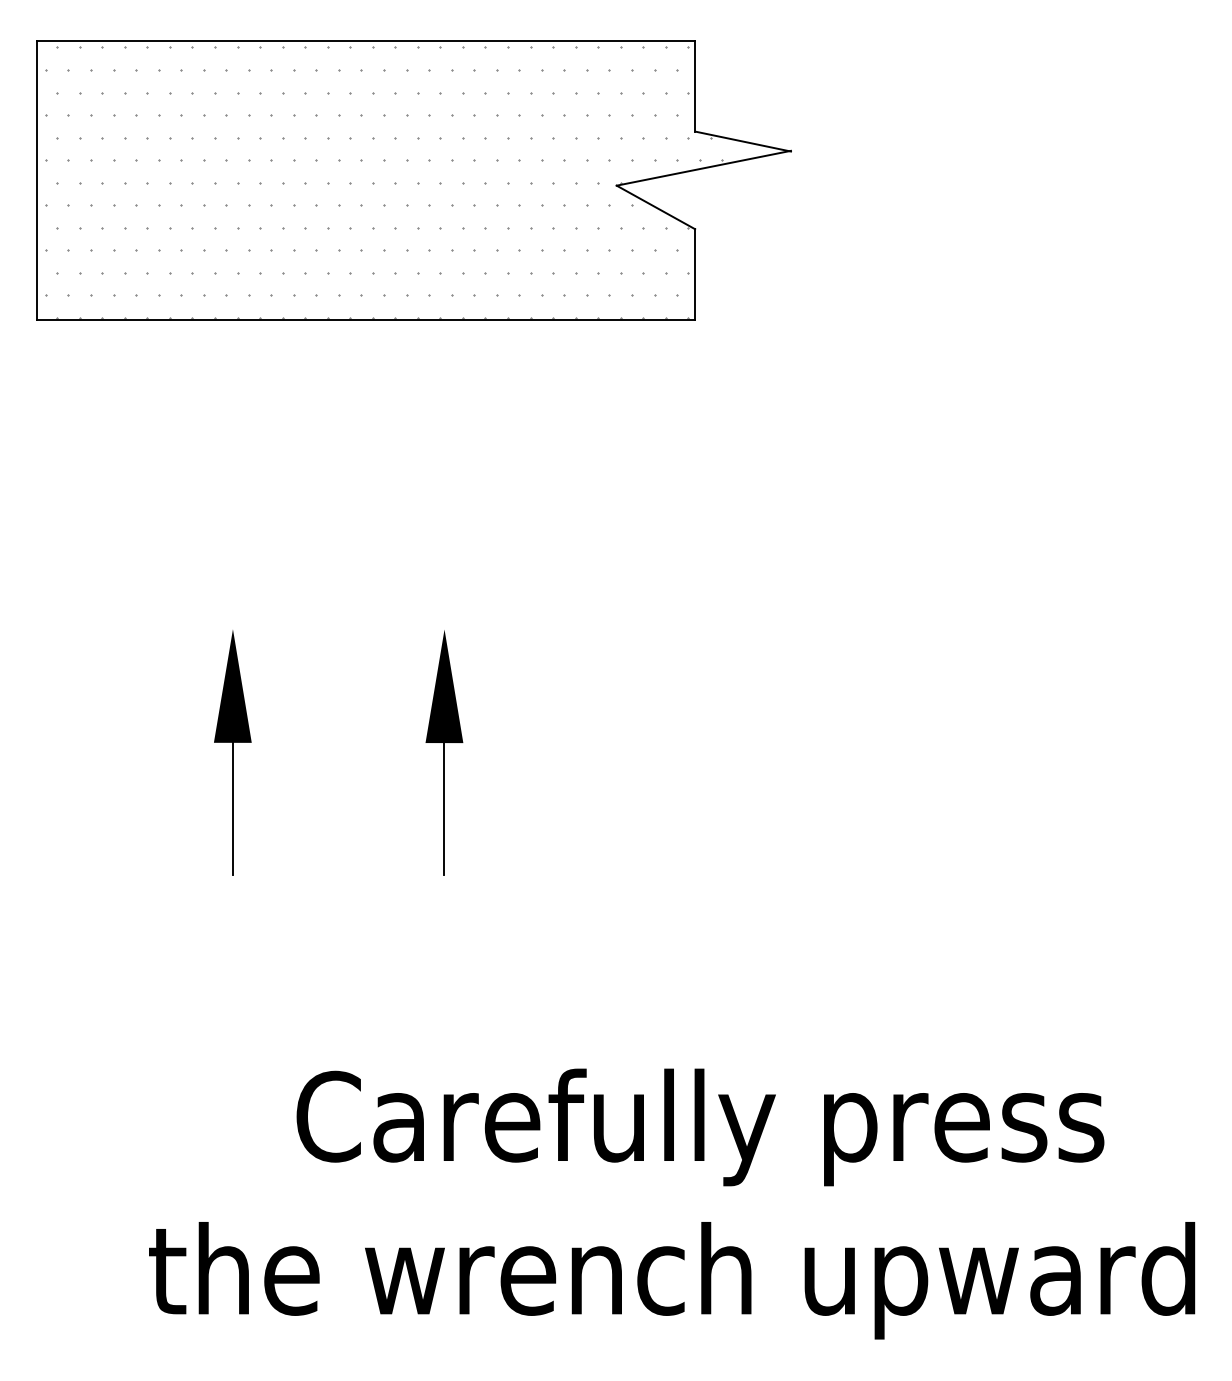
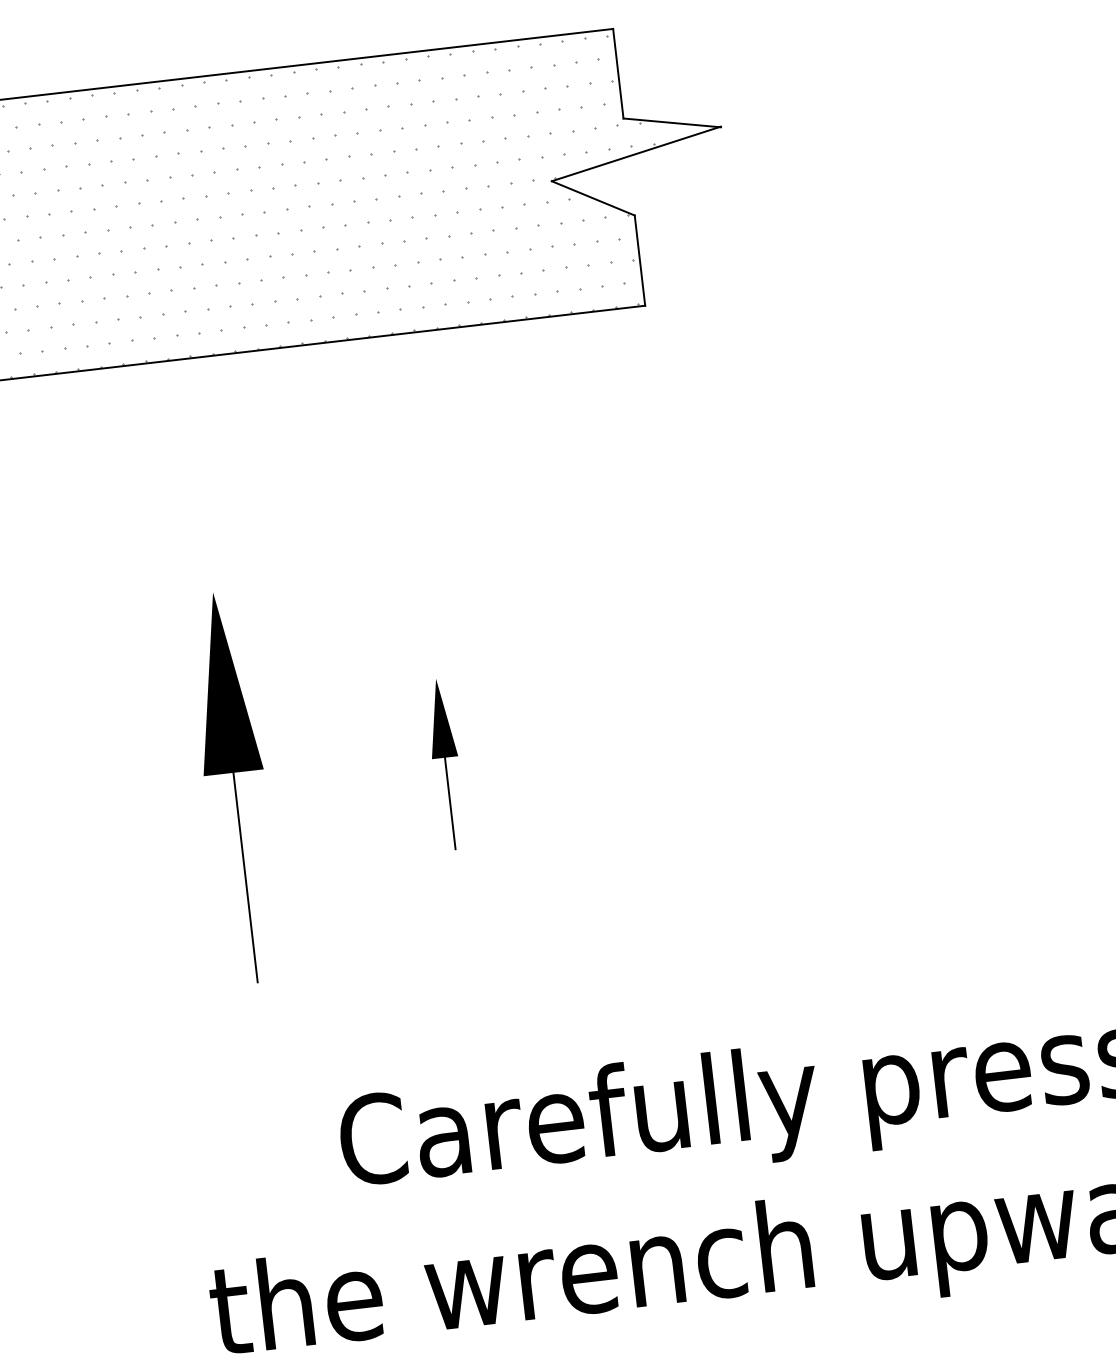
part: (232, 752) -> (235, 788), size x1.6
part: (444, 752) -> (445, 764), size x0.7

